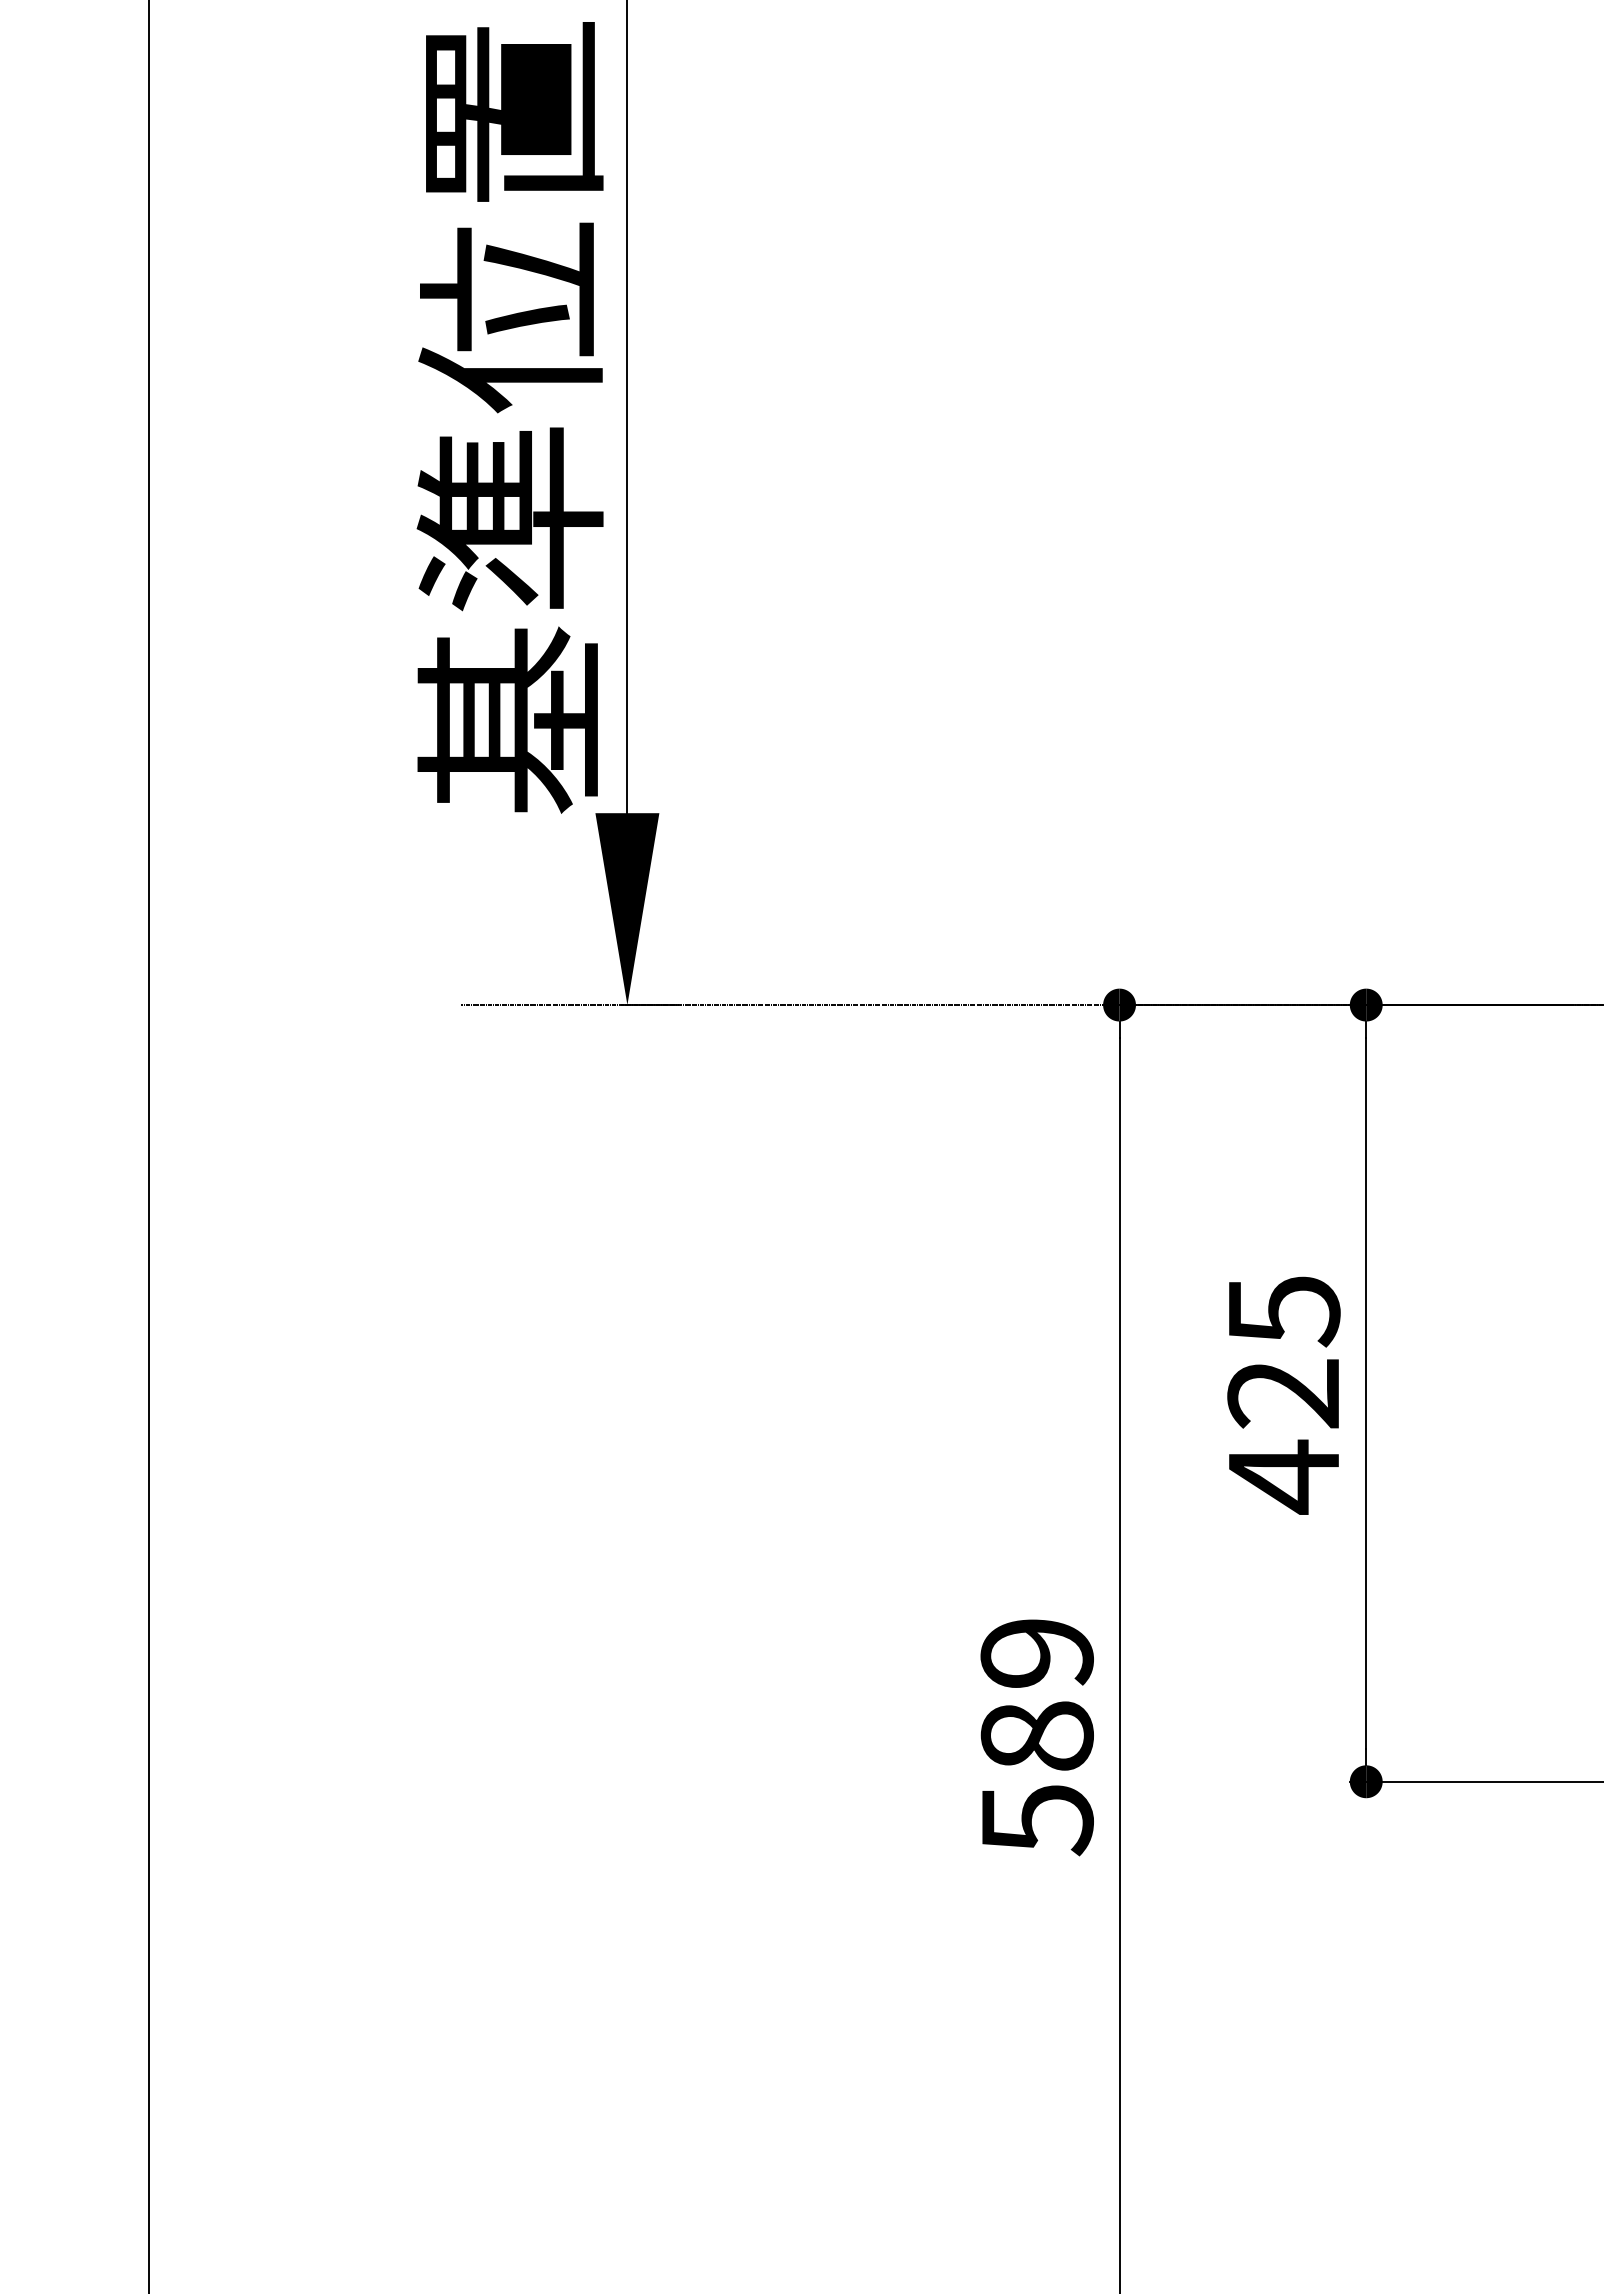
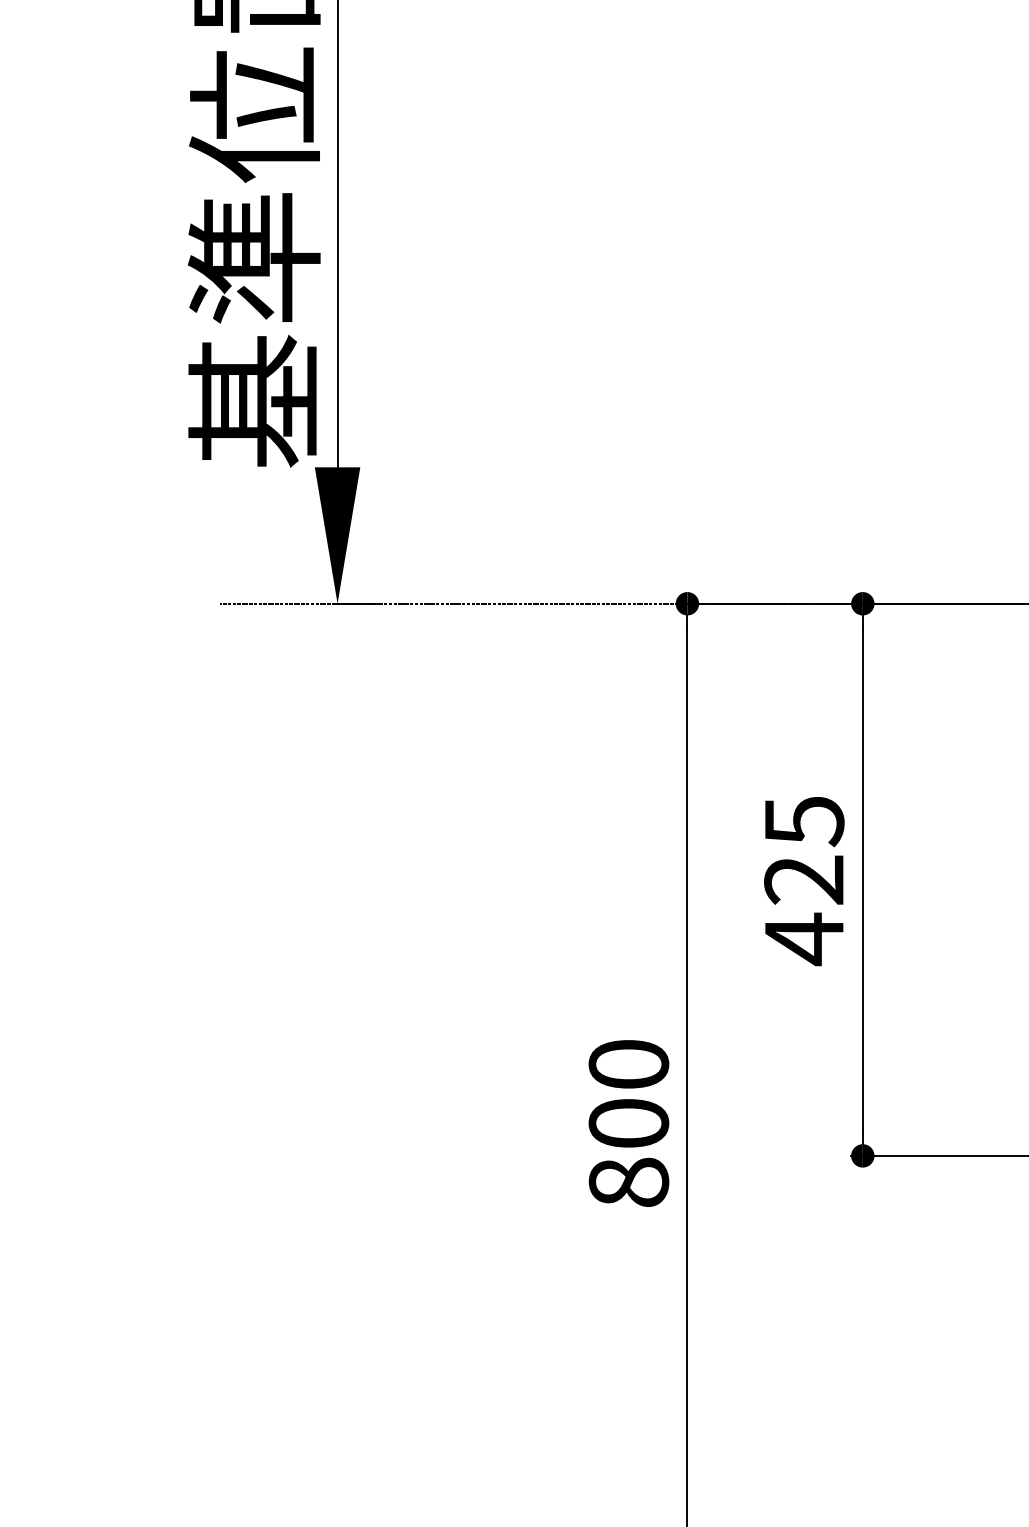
text: (1036, 1737) -> (628, 1124), 589 -> 800

